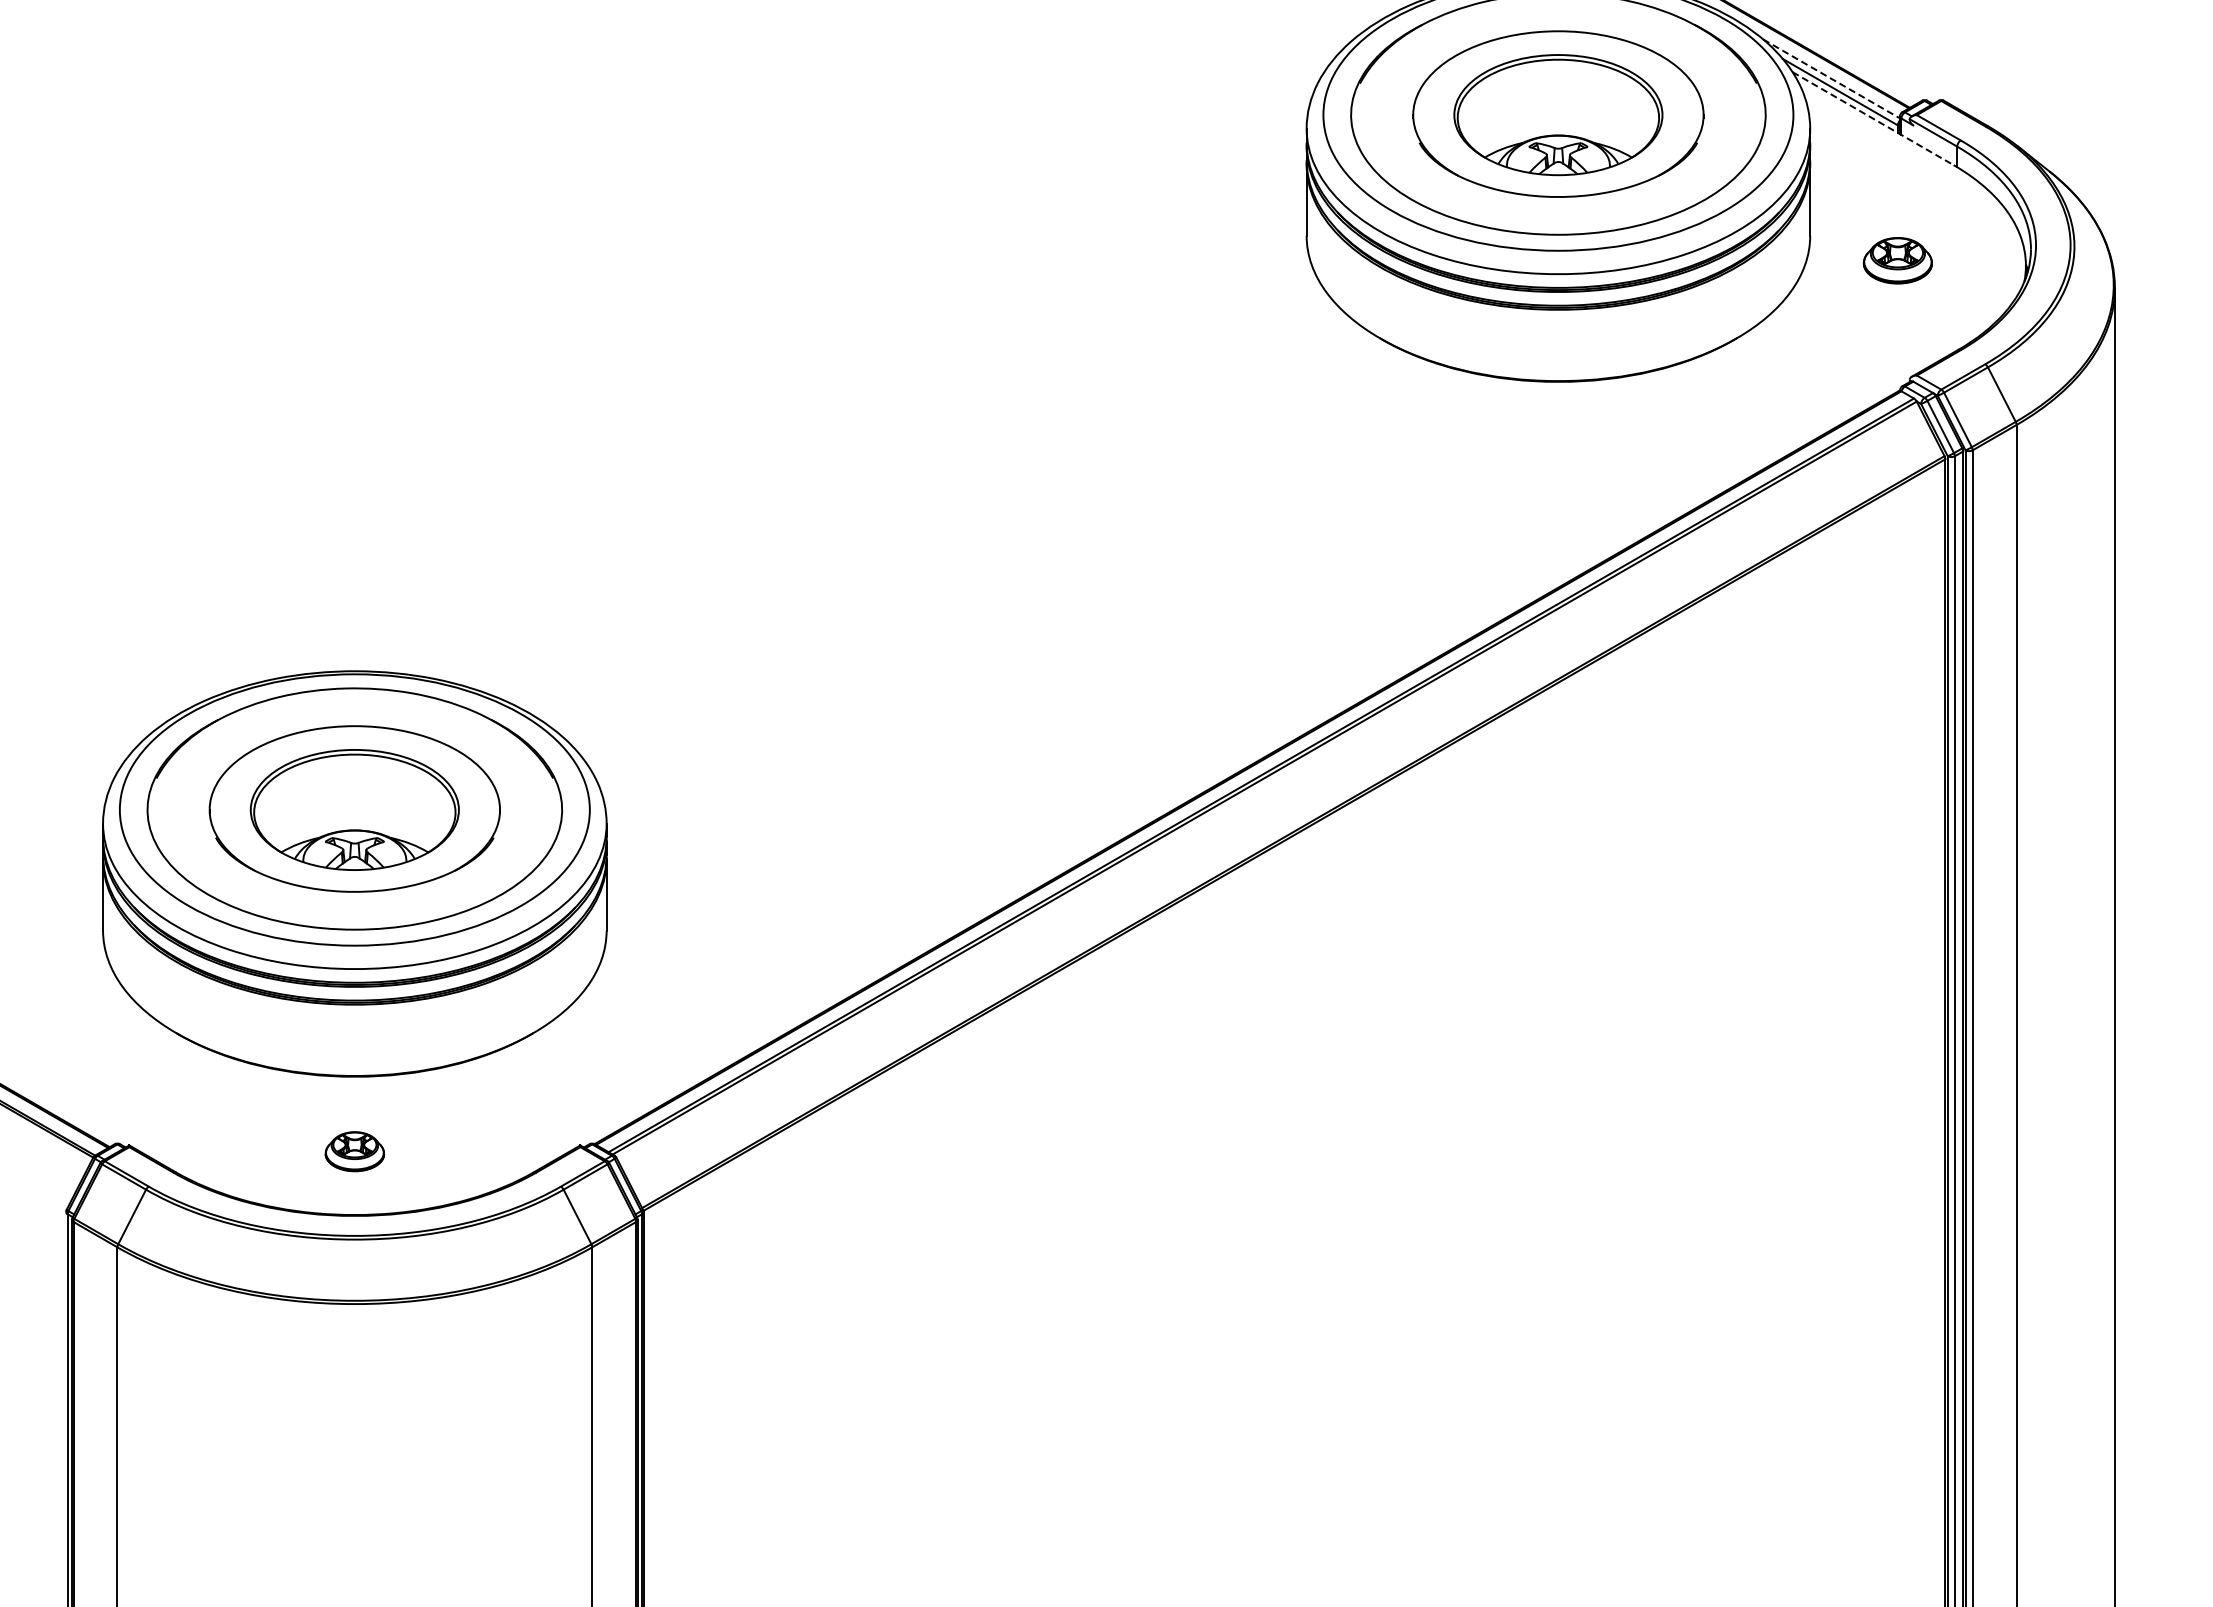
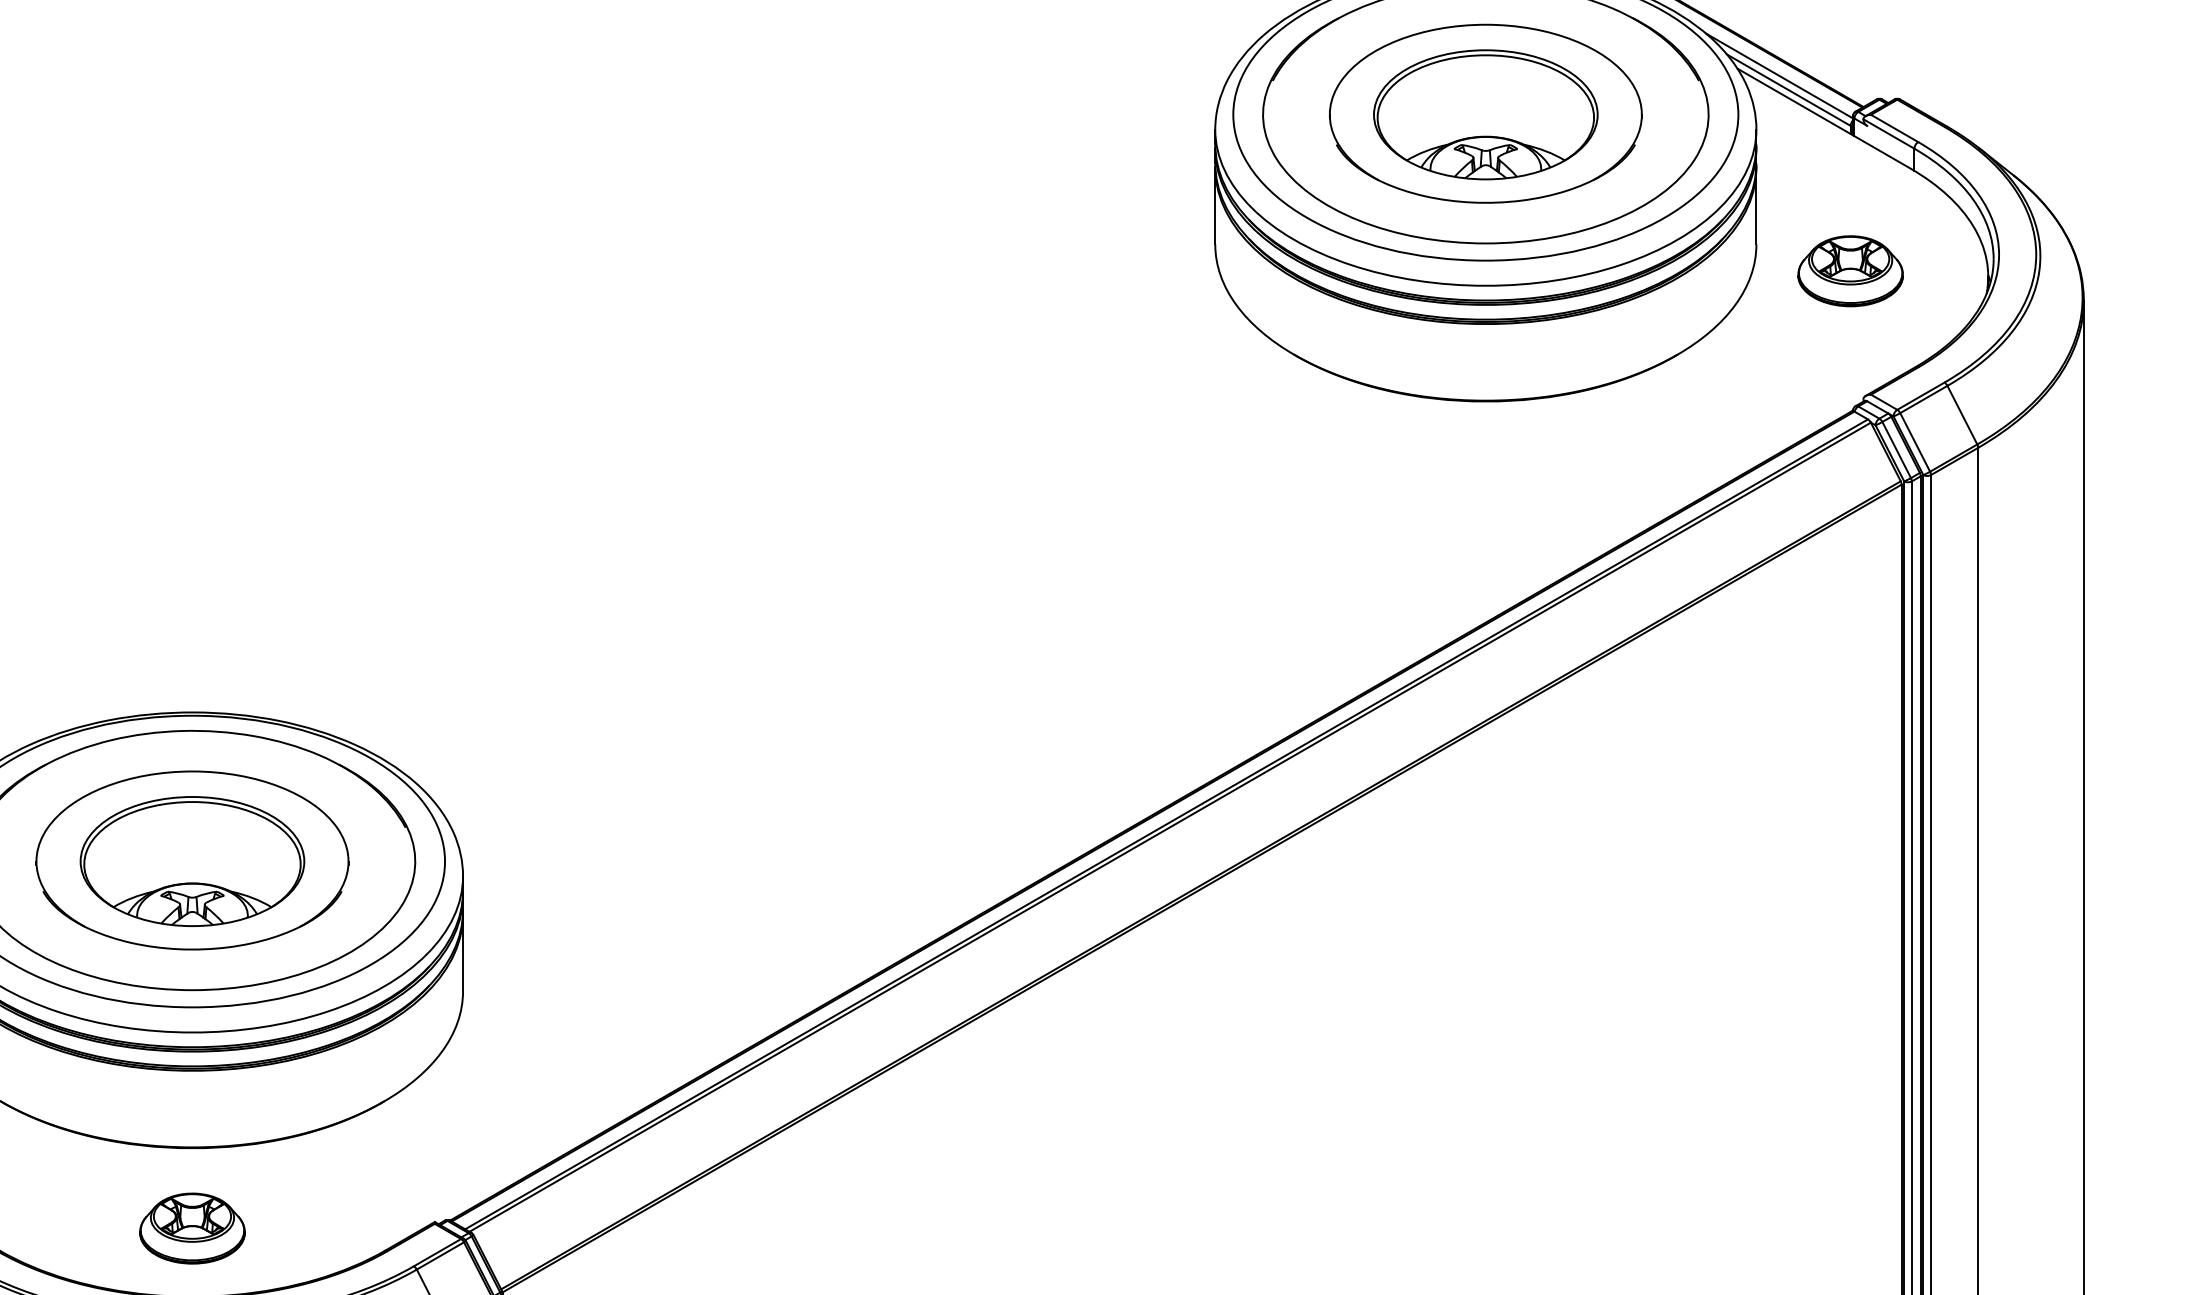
line: (1831, 78) -> (1779, 75), dashed -> solid
line: (1873, 118) -> (1824, 118), dashed -> solid
part: (1897, 260) -> (1850, 271), size x1.43
part: (354, 1151) -> (192, 1228), size x1.67

